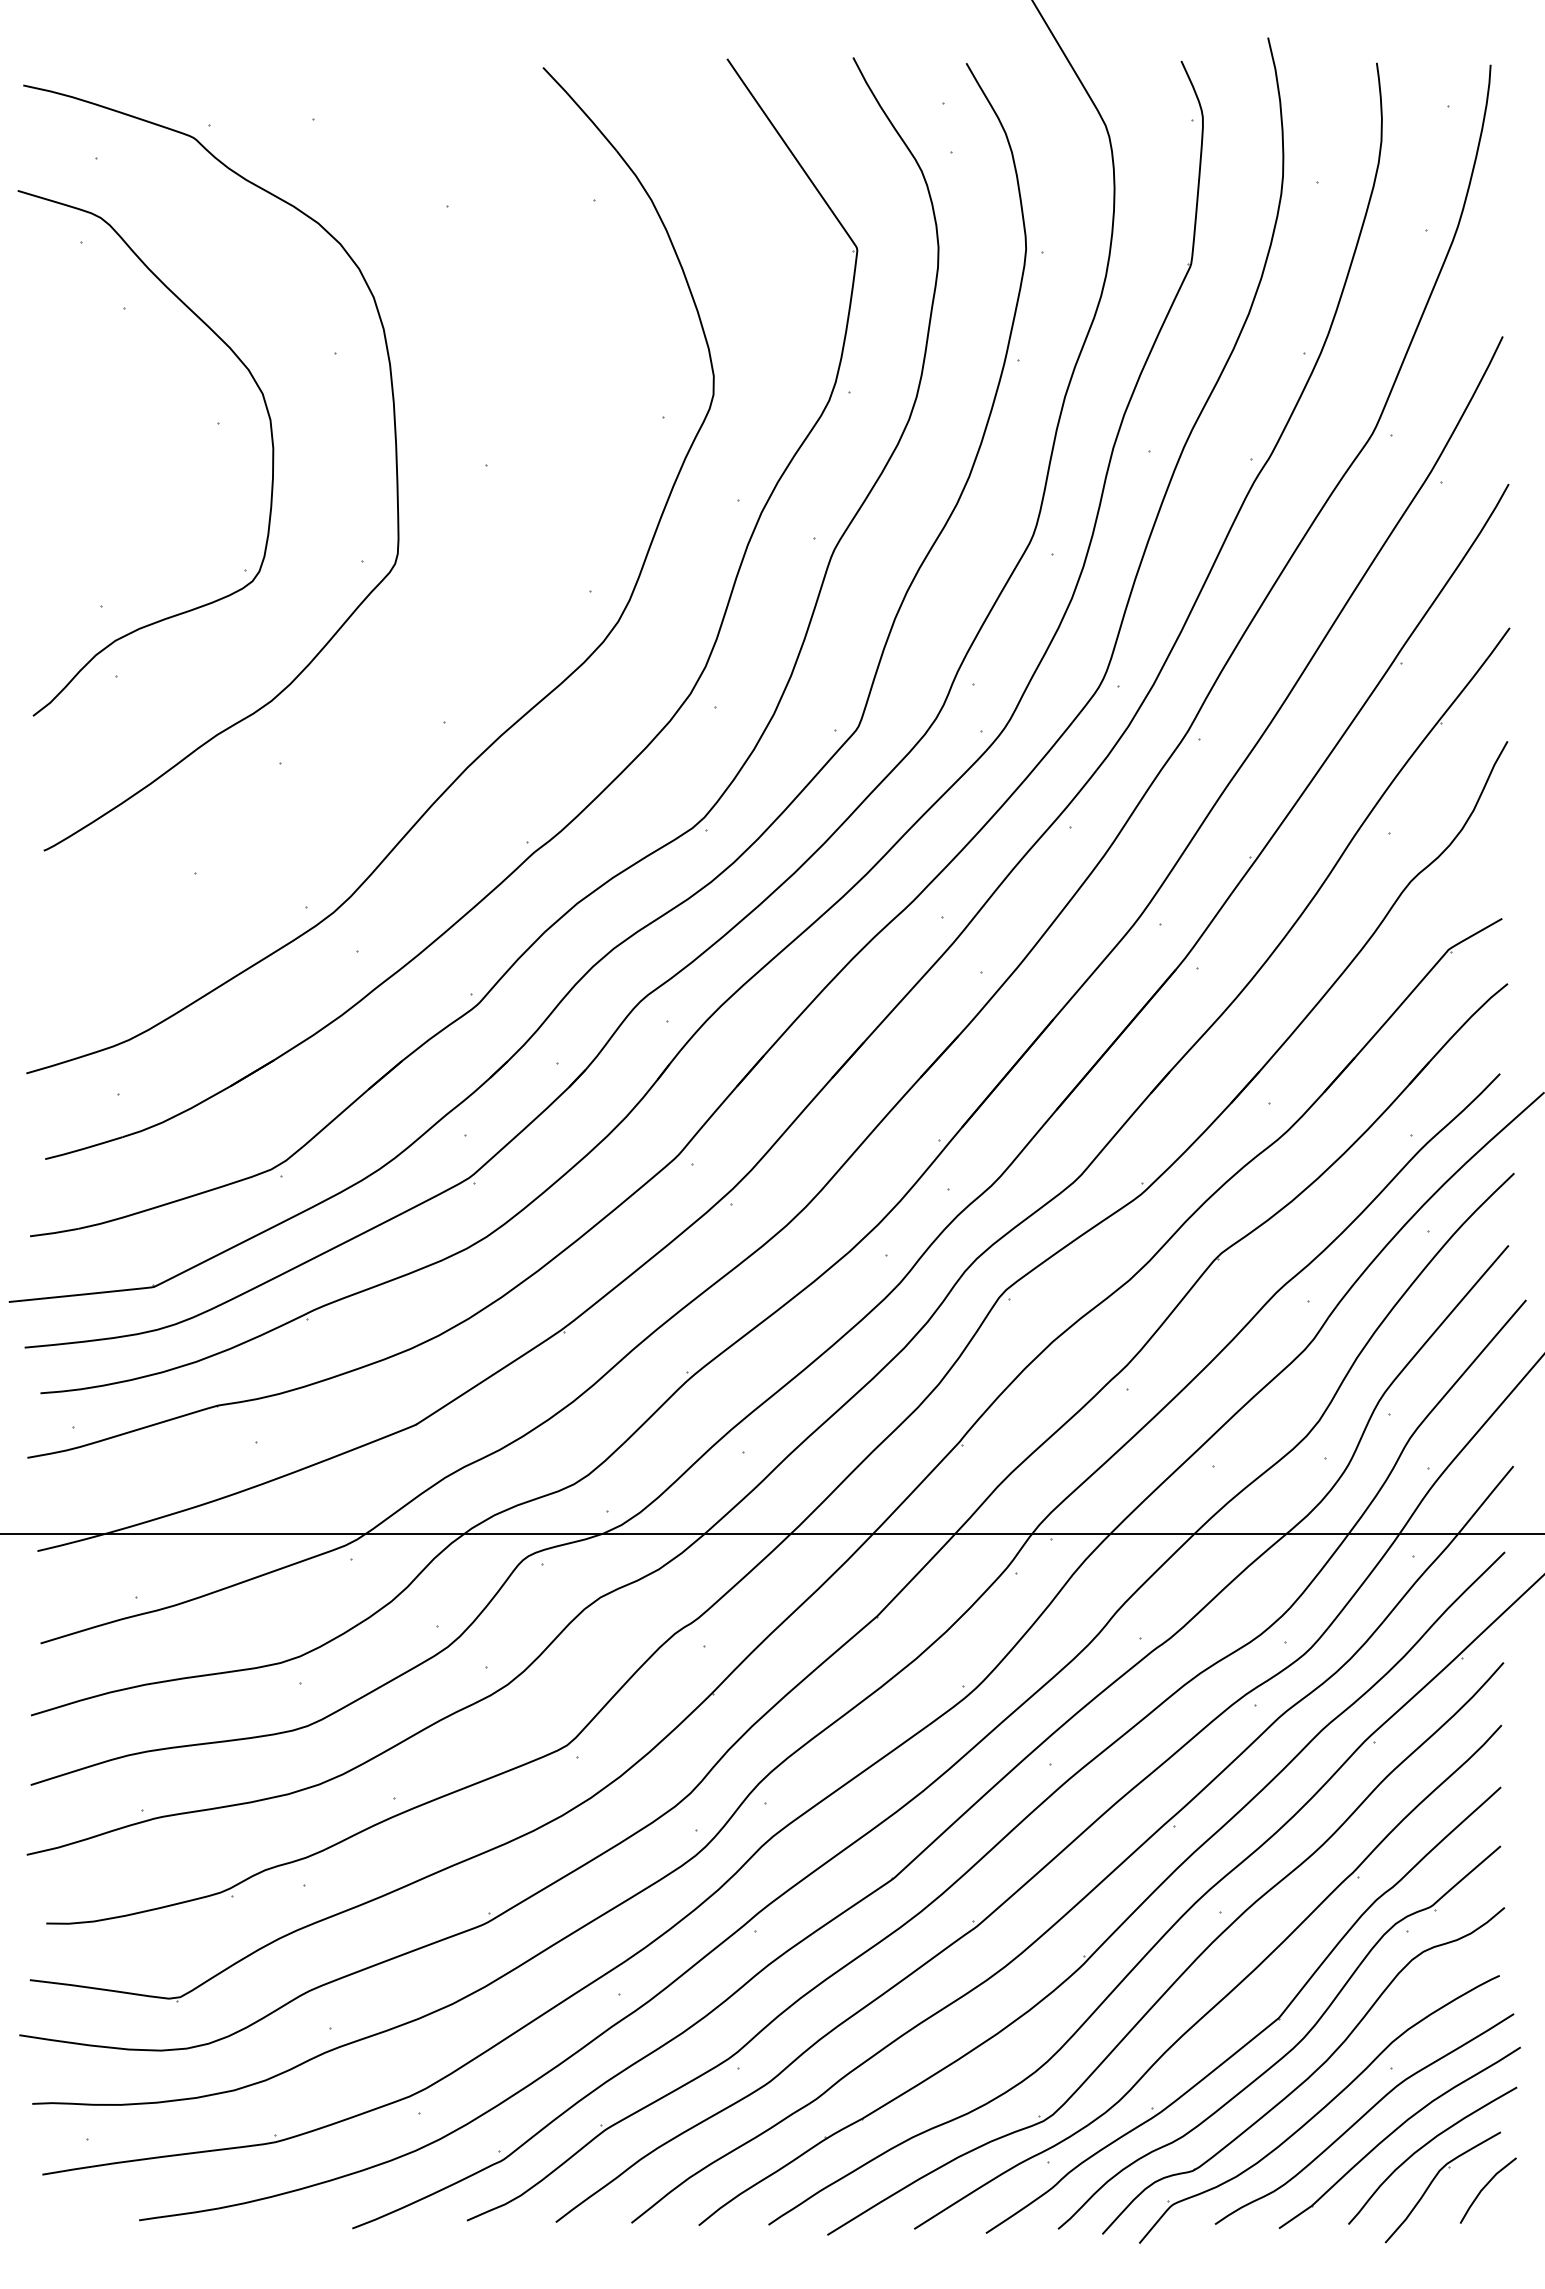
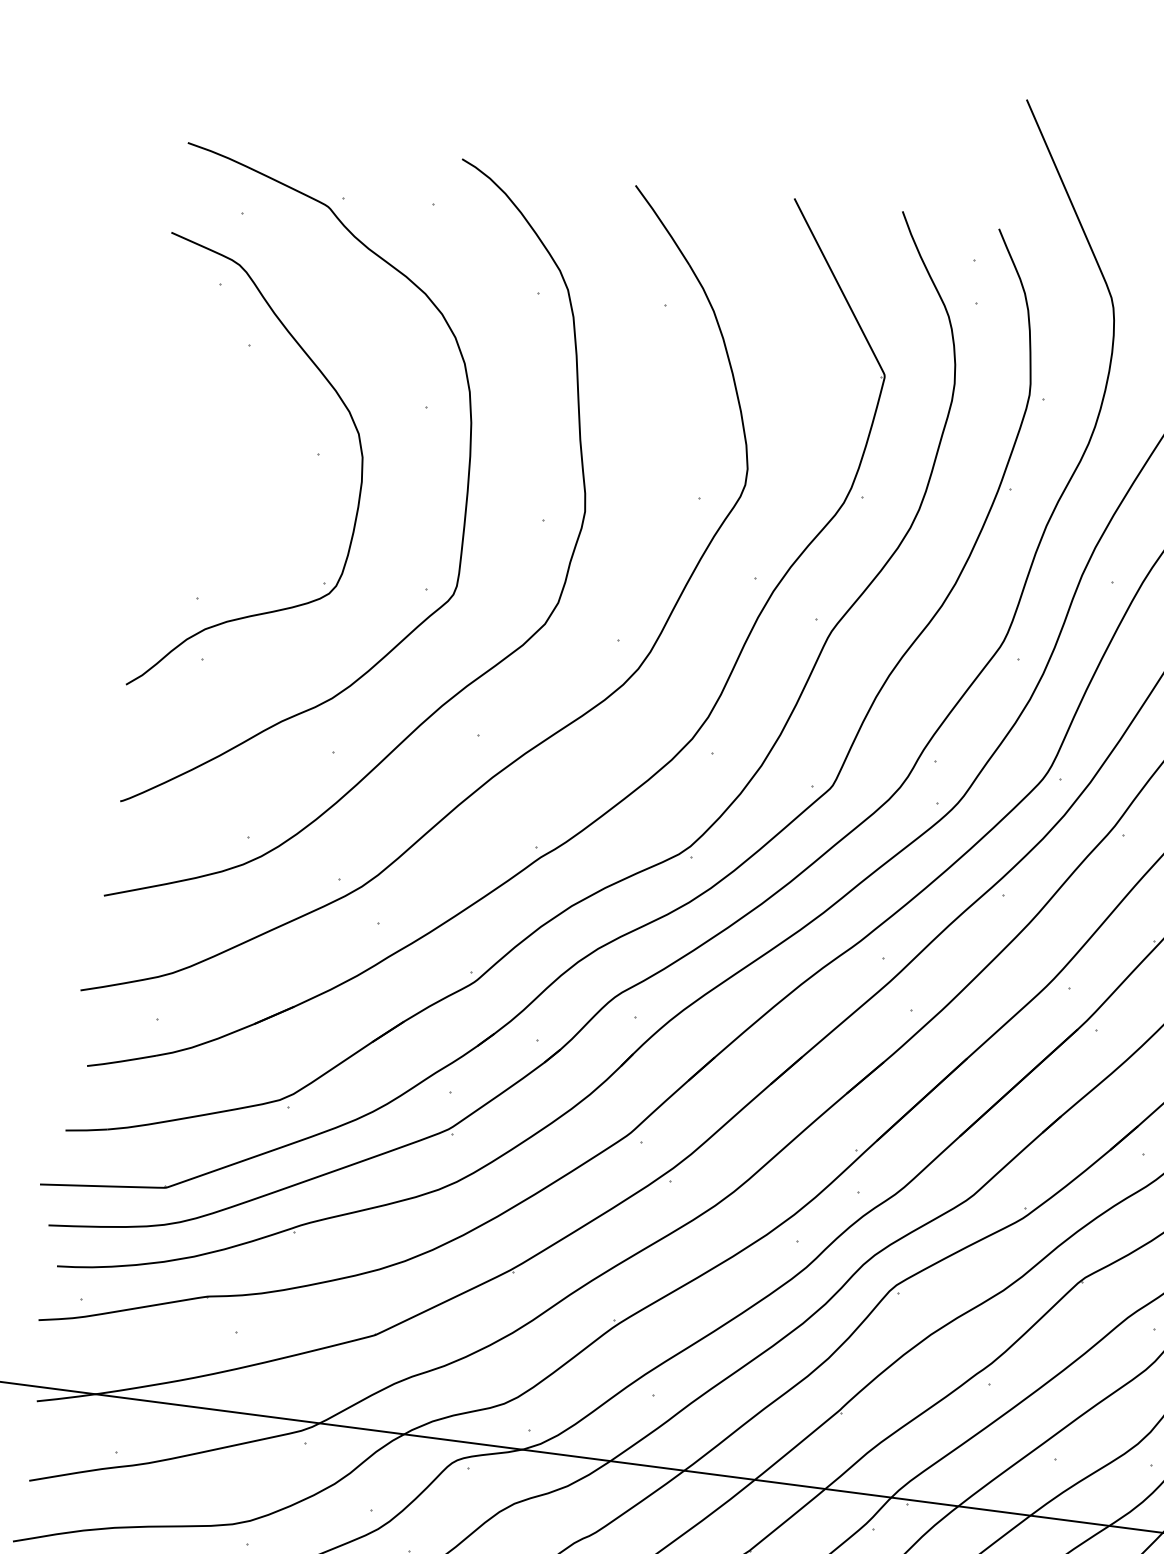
curve: (431, 658) -> (474, 679), added

